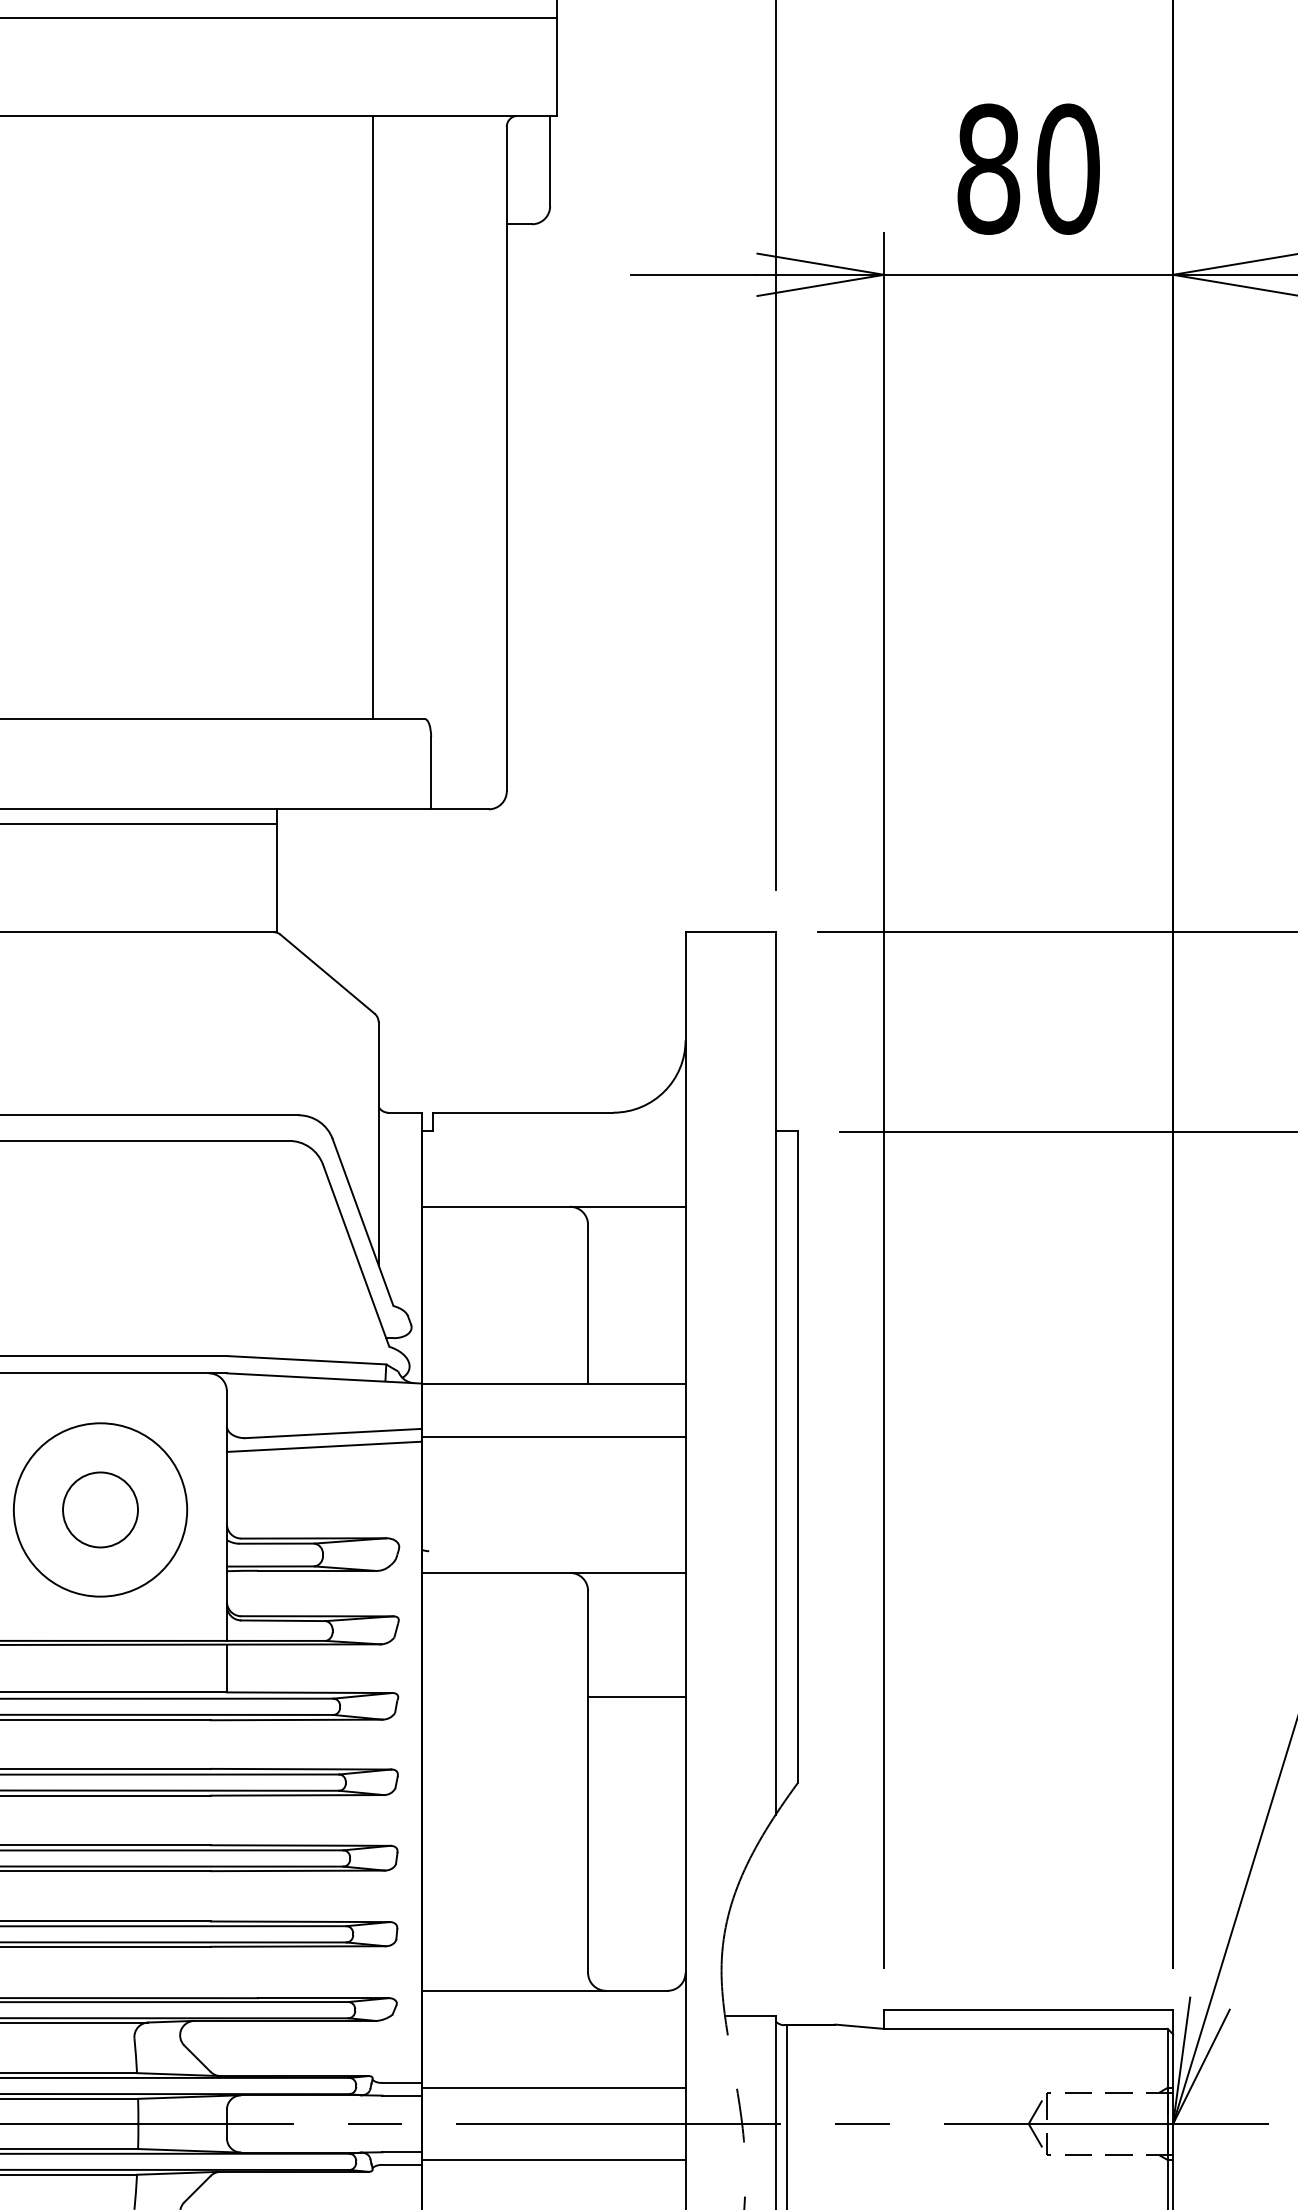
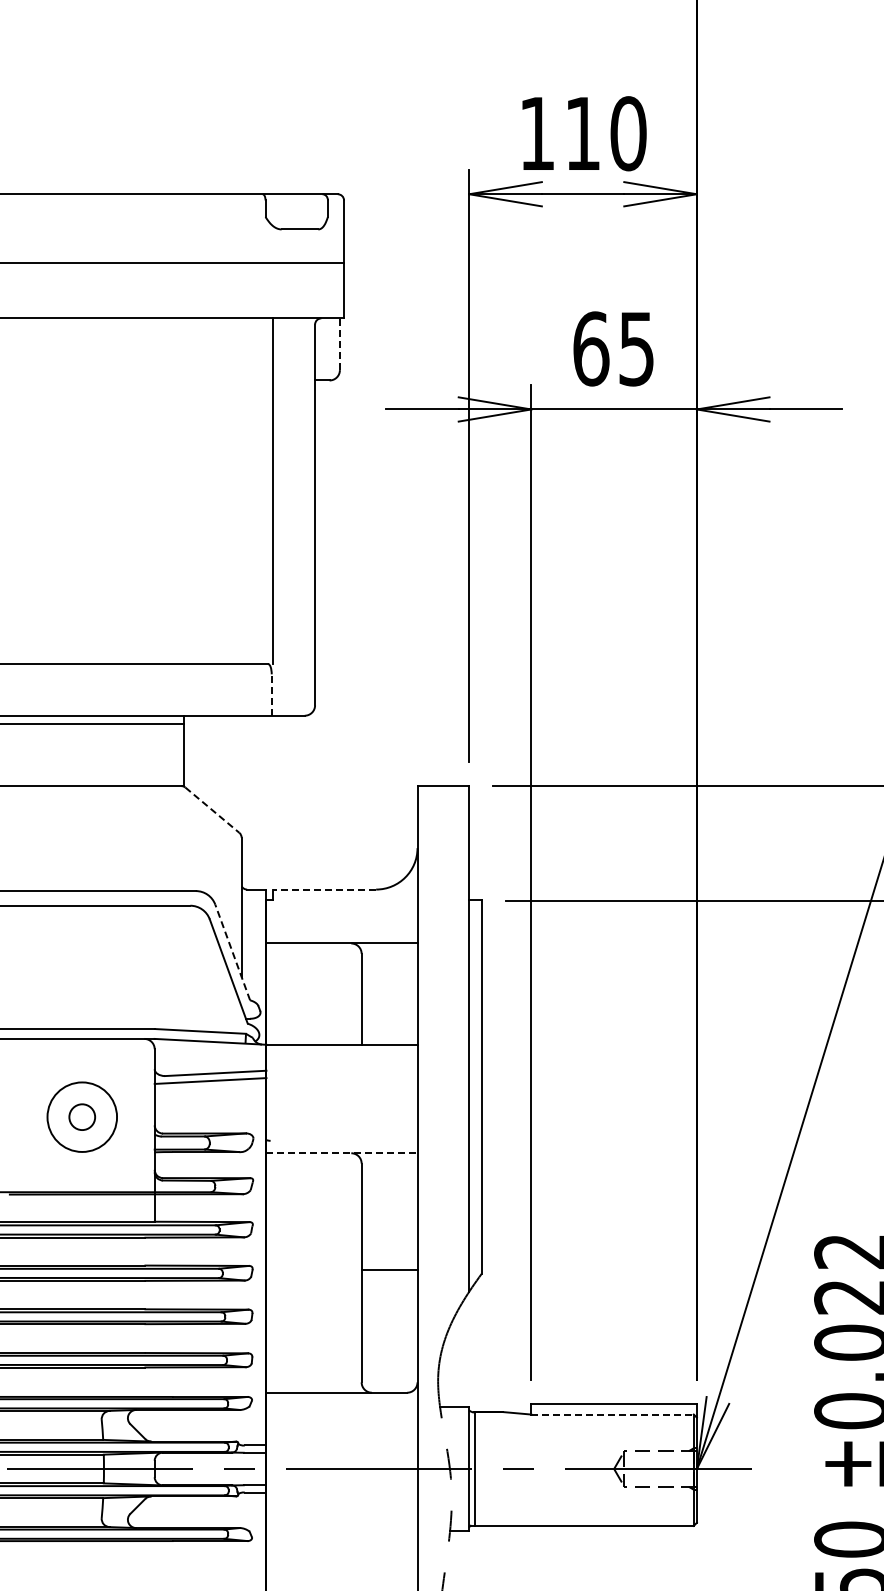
line: (549, 161) -> (339, 344), solid -> dashed
text: (1027, 168) -> (613, 348), 80 -> 65
line: (373, 417) -> (272, 491), moved
line: (430, 774) -> (271, 695), solid -> dashed
line: (327, 974) -> (212, 810), solid -> dashed
line: (523, 1112) -> (324, 889), solid -> dashed
line: (362, 1222) -> (232, 952), solid -> dashed
line: (552, 1437) -> (341, 1075), removed
circle: (99, 1508) -> (81, 1116), size x0.6
circle: (99, 1508) -> (81, 1116), size x0.7
line: (552, 1573) -> (341, 1153), solid -> dashed
line: (636, 1697) -> (389, 1269), moved
line: (1027, 2028) -> (613, 1414), solid -> dashed
line: (552, 2088) -> (341, 1448), removed
line: (552, 2159) -> (341, 1489), removed

